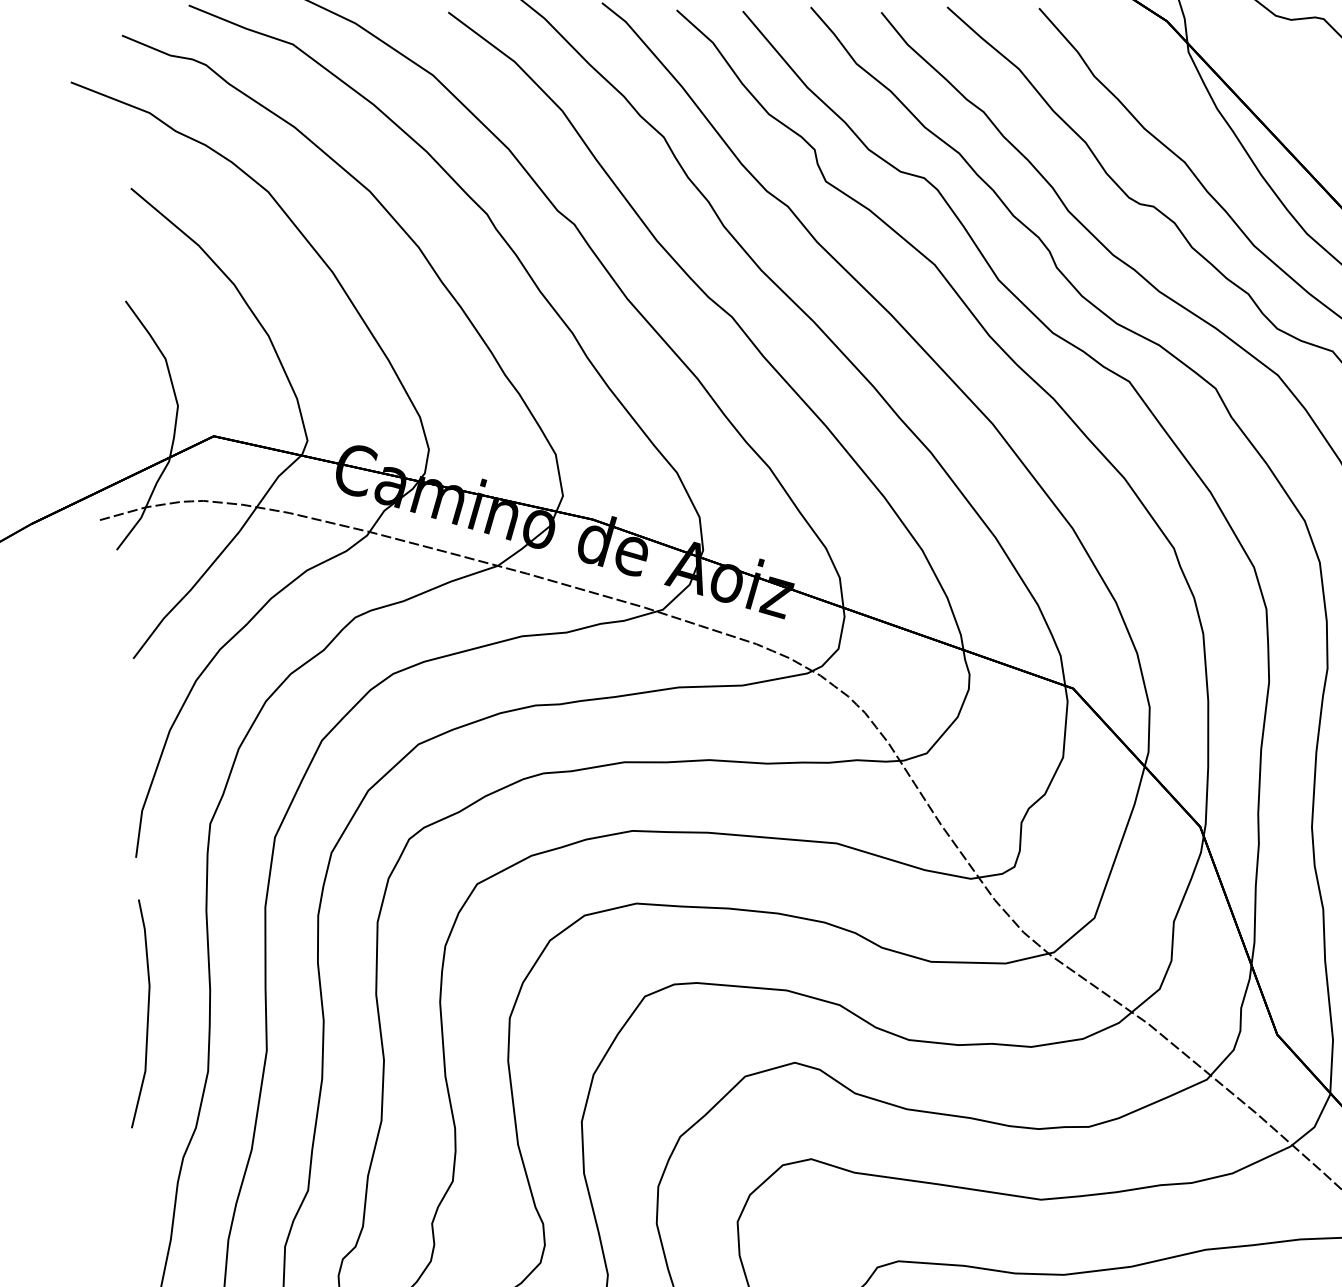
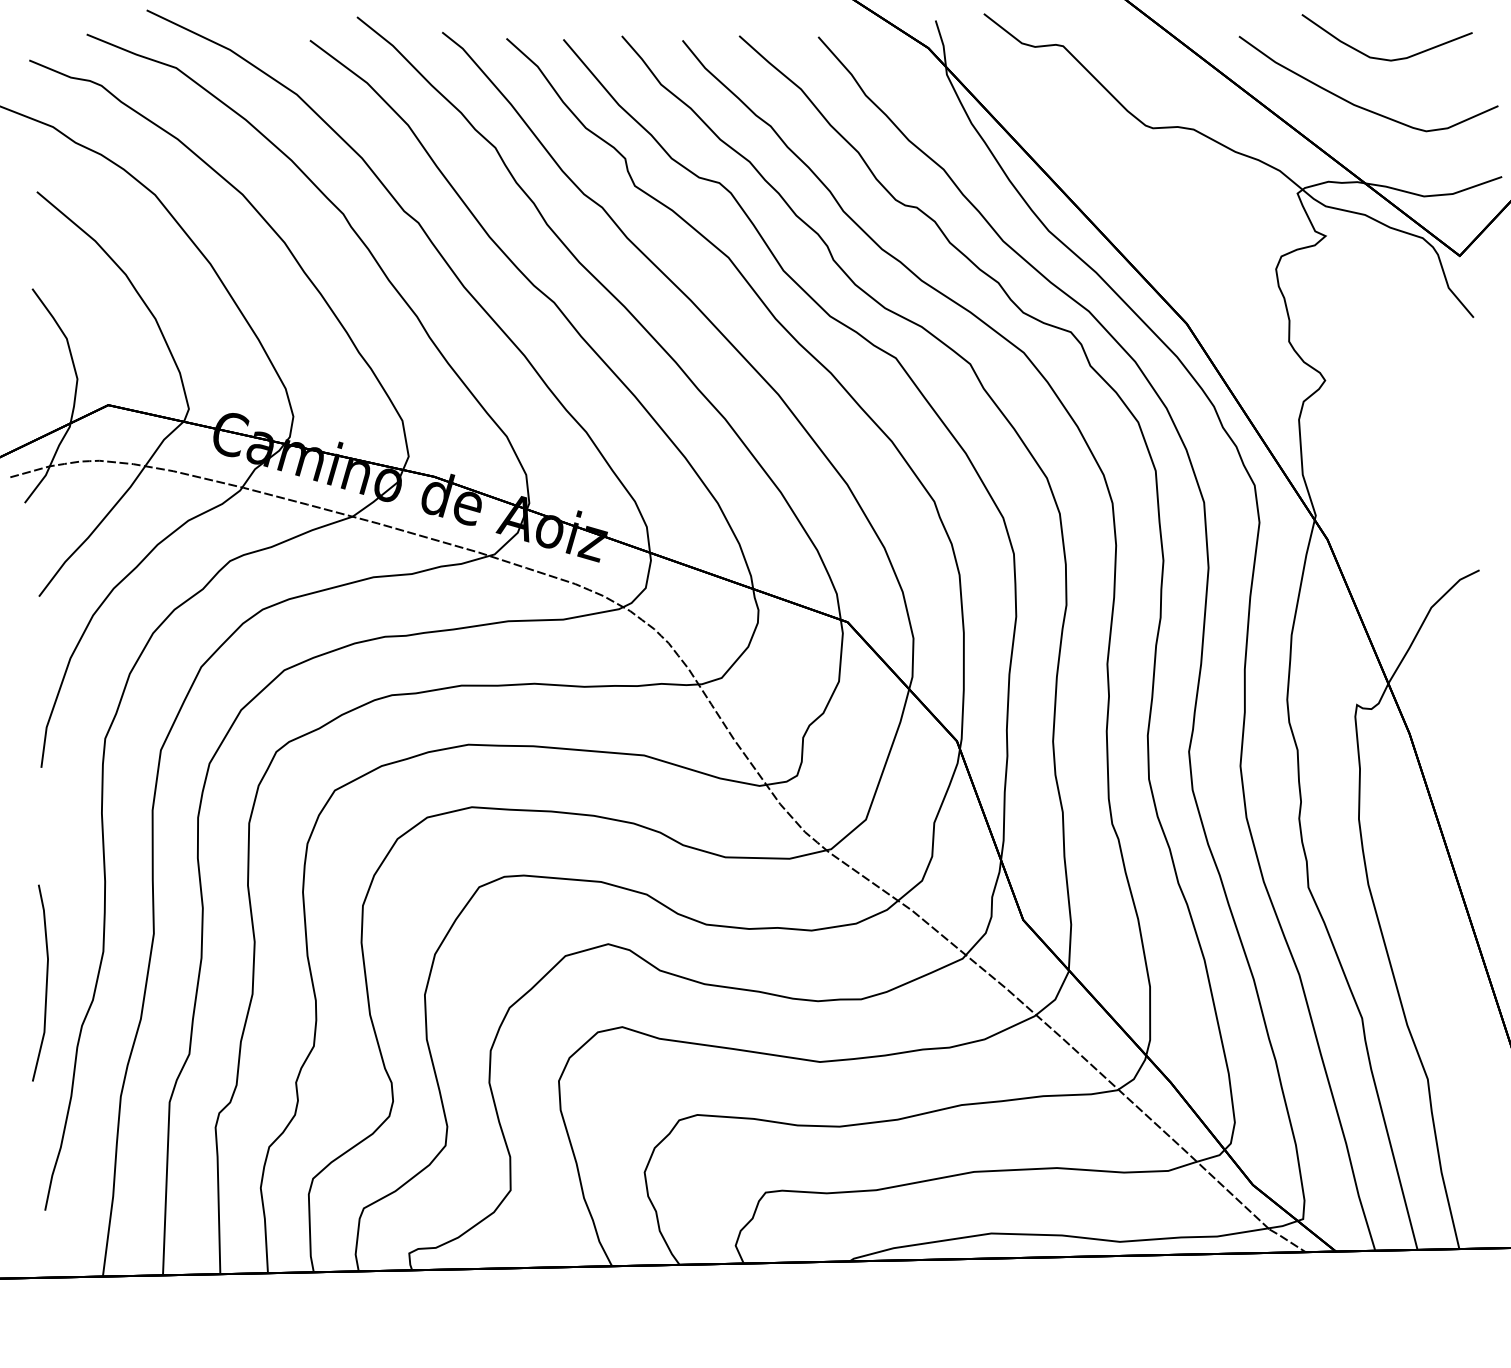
line: (146, 1015) -> (45, 984), moved

